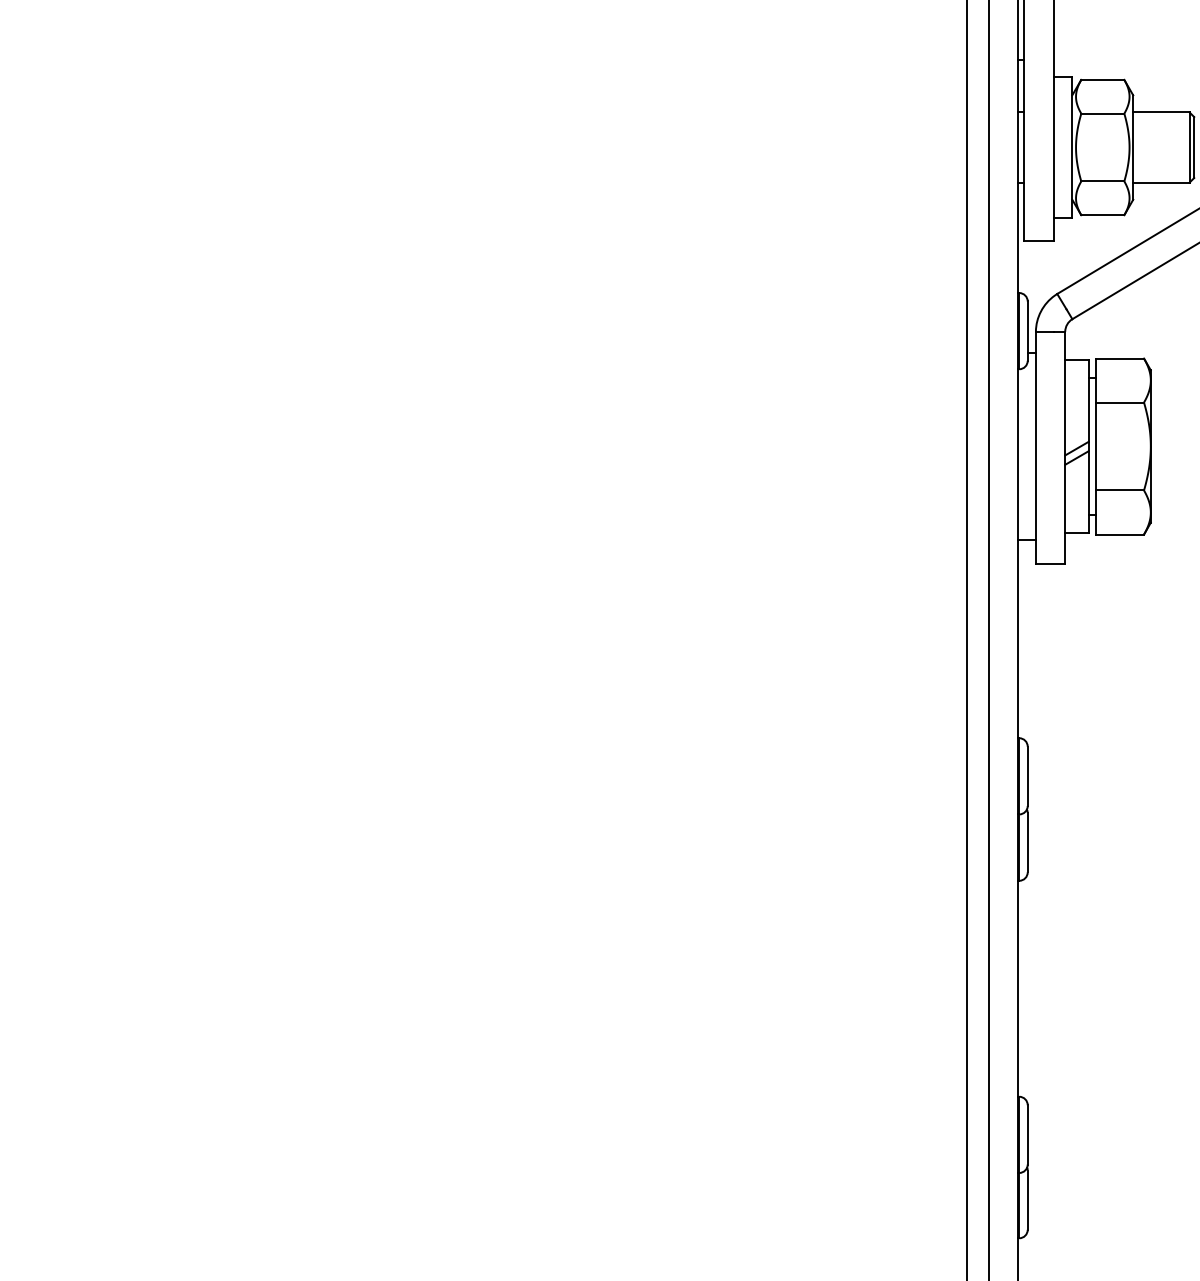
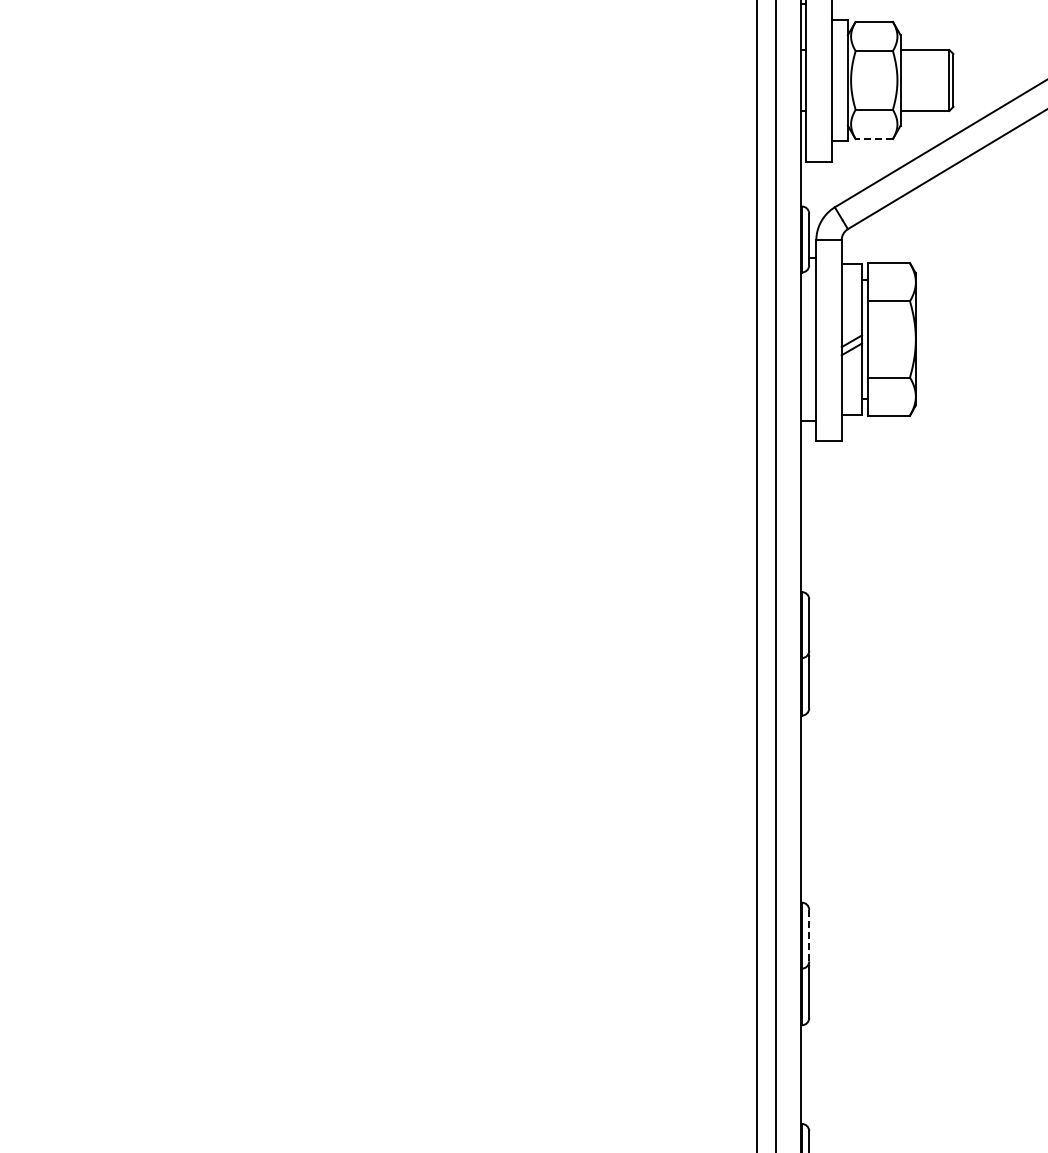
line: (1103, 215) -> (874, 139), solid -> dashed
line: (1028, 1134) -> (809, 935), solid -> dashed

